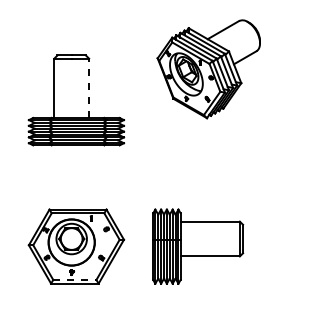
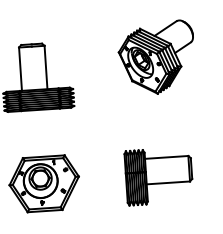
part: (208, 69) -> (156, 58), moved
line: (89, 88) -> (46, 67), dashed -> solid
part: (198, 246) -> (159, 176), moved
line: (74, 279) -> (44, 208), dashed -> solid

